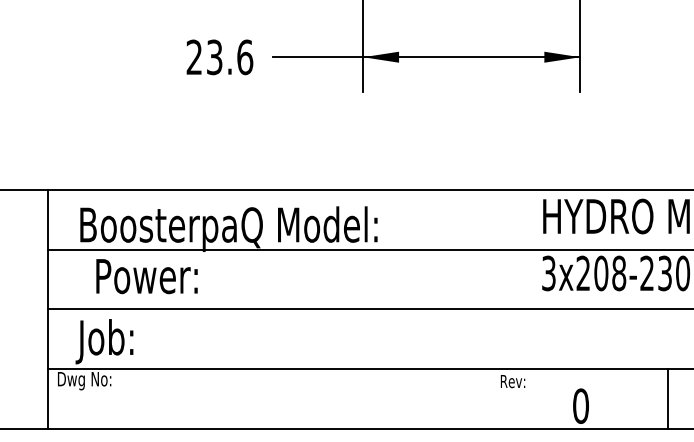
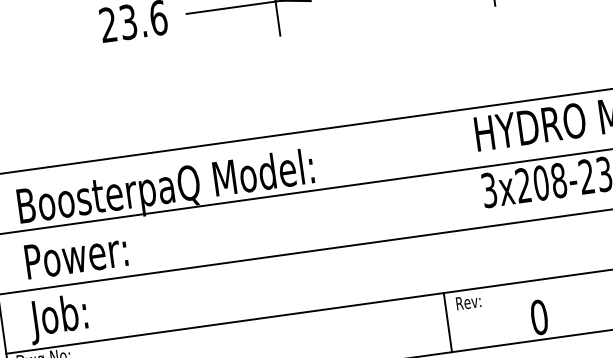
text: (146, 276) -> (75, 255), moved
line: (489, 398) -> (447, 322), added

